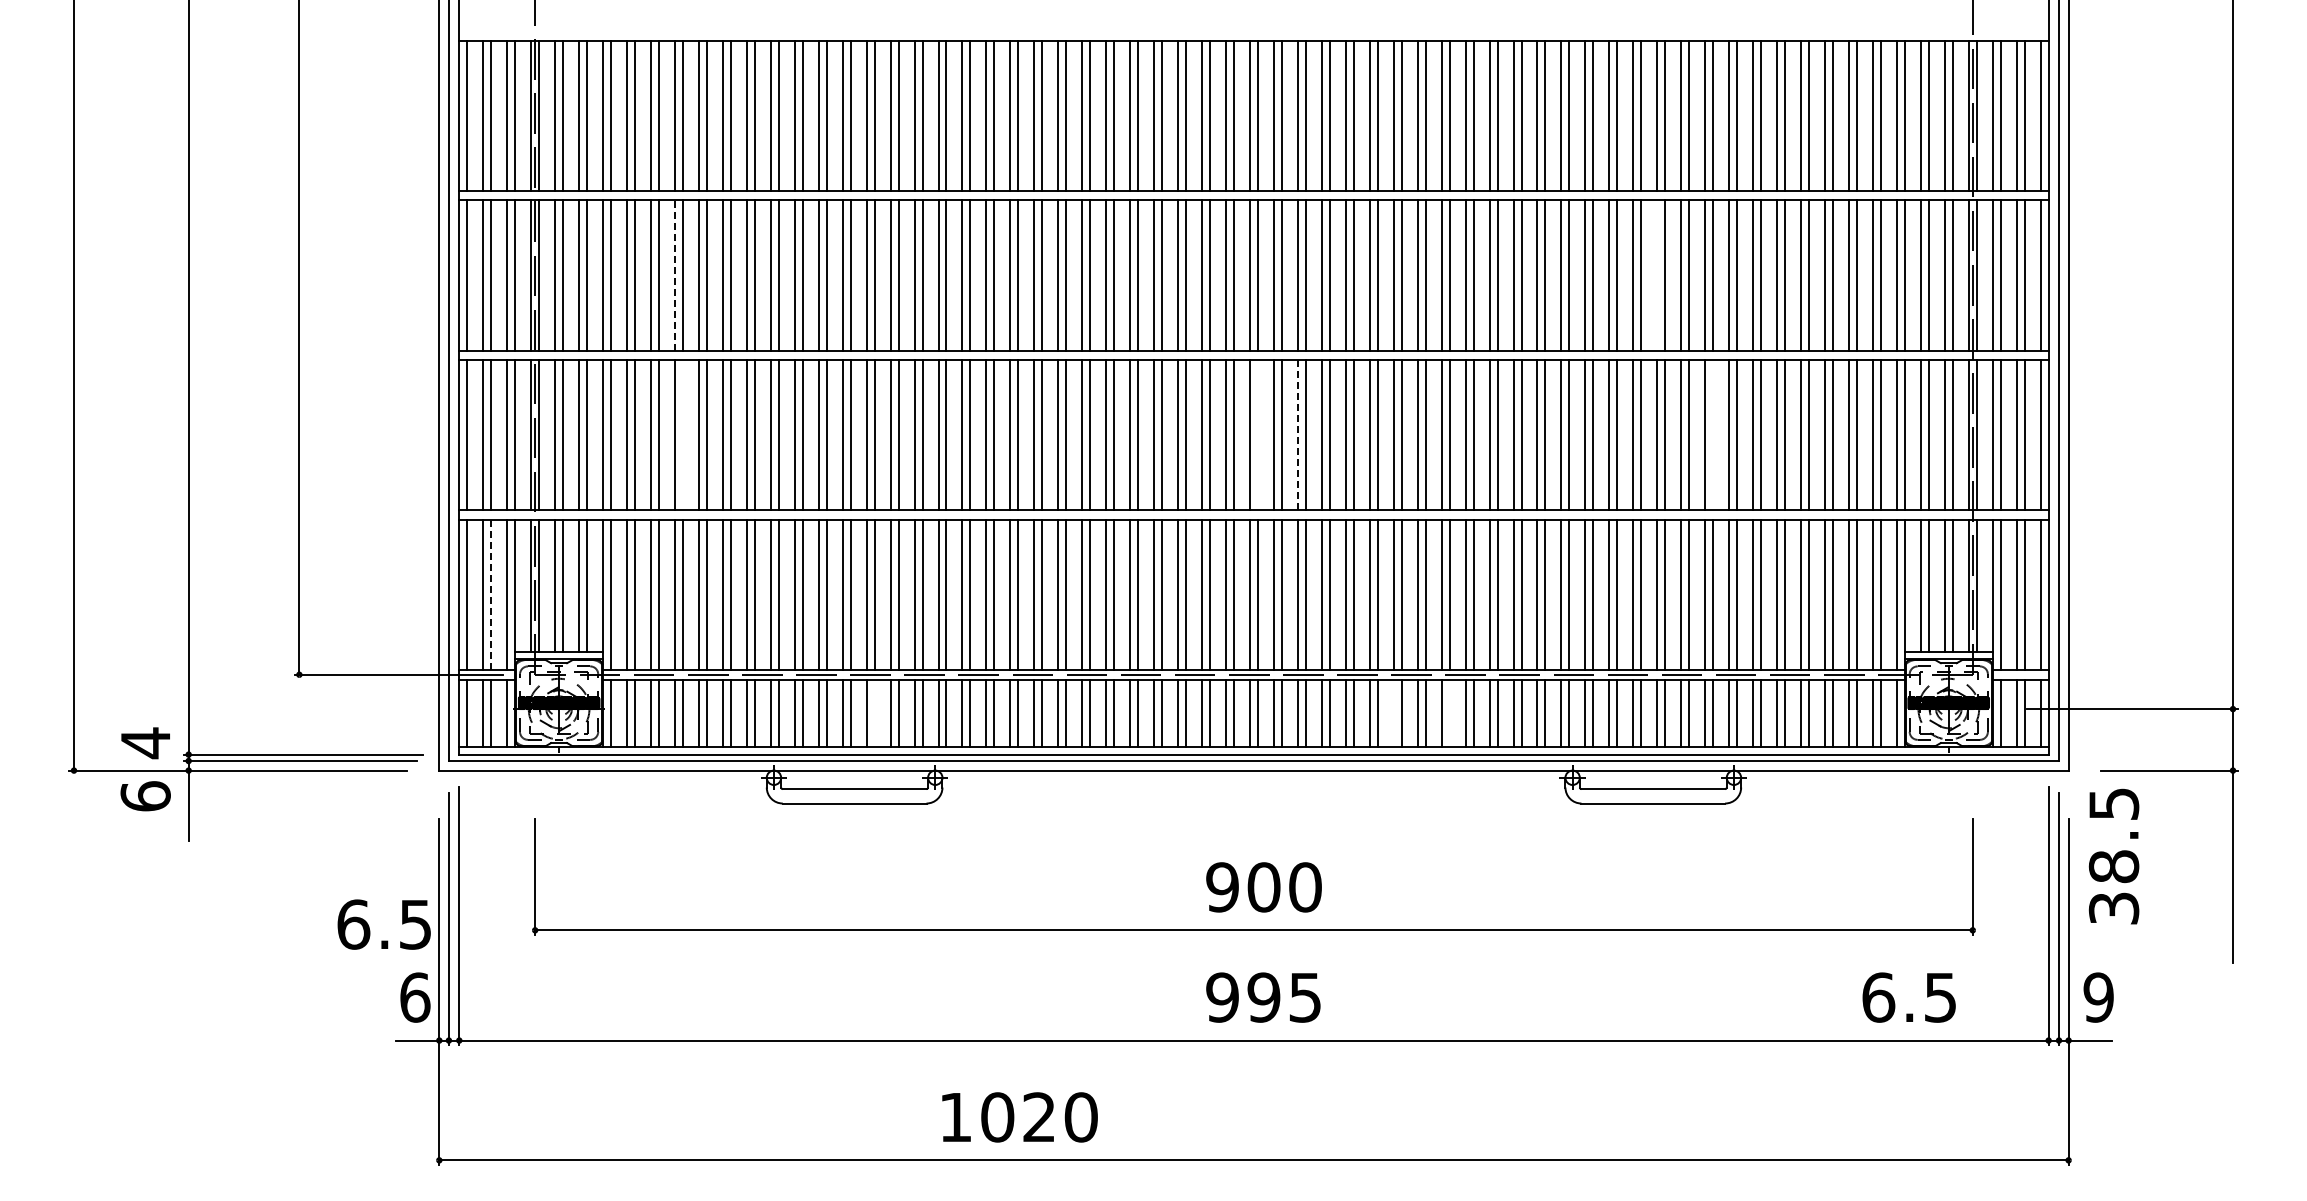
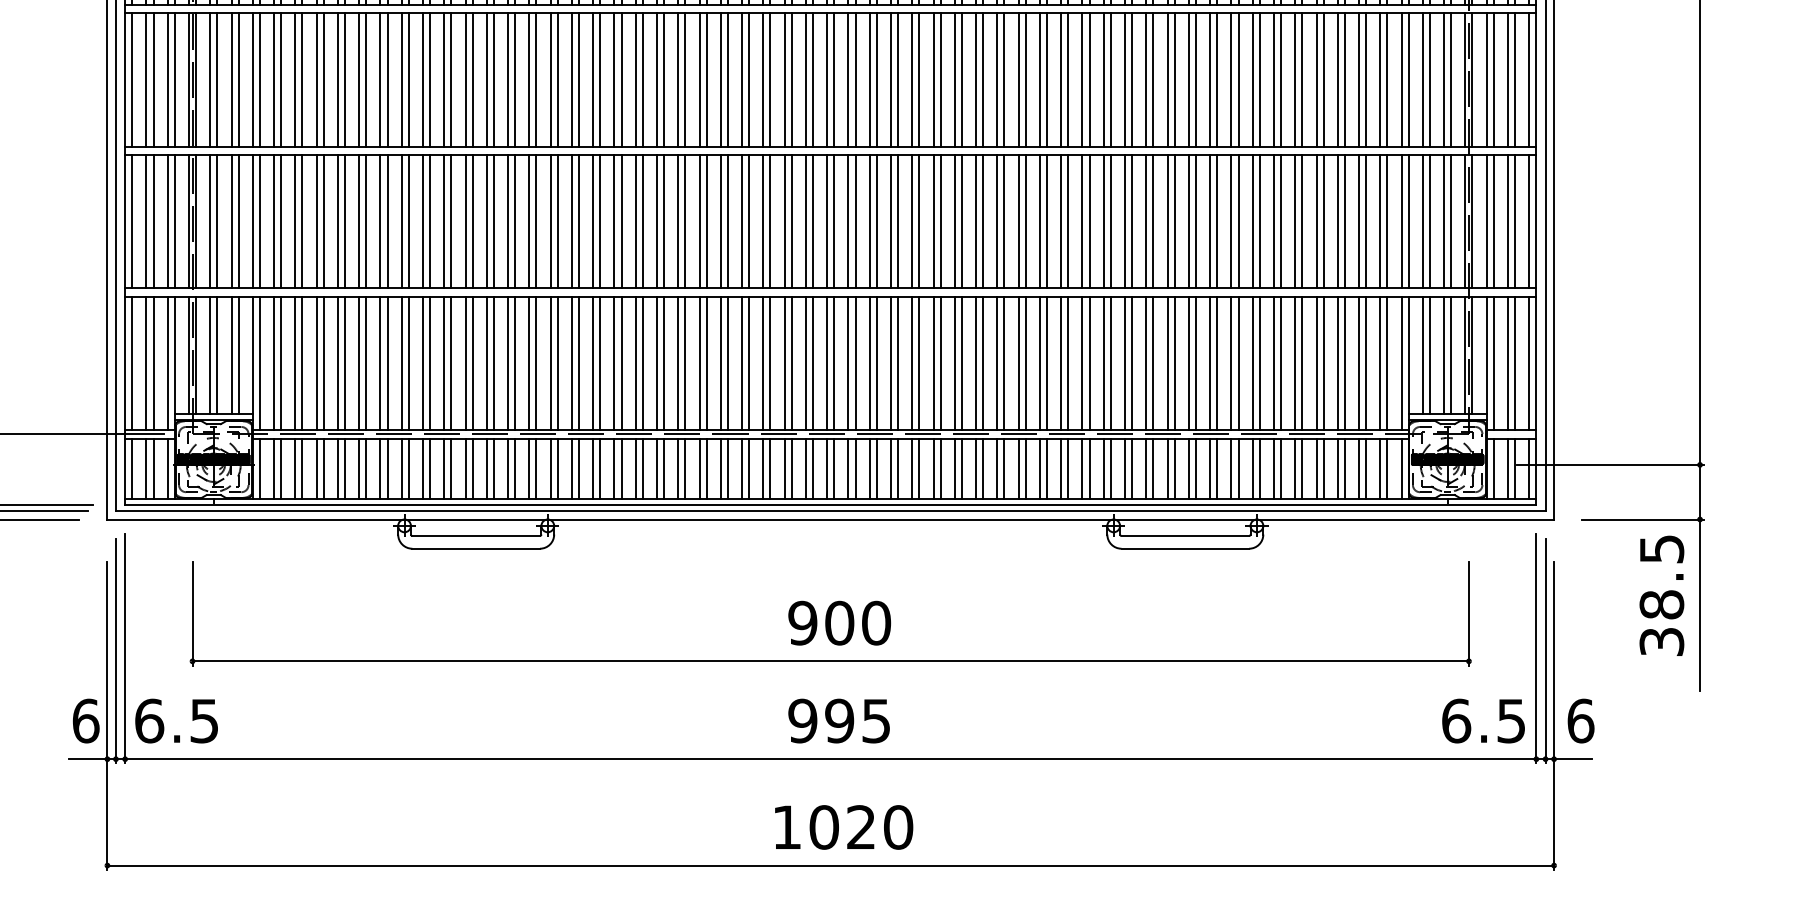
line: (674, 274) -> (316, 79), dashed -> solid
line: (1657, 275) -> (1189, 79), added
line: (1297, 434) -> (869, 221), dashed -> solid
line: (682, 435) -> (323, 221), added
line: (1257, 435) -> (833, 221), added
line: (1713, 435) -> (1238, 221), added
line: (491, 594) -> (153, 363), dashed -> solid
line: (874, 713) -> (493, 468), added
line: (1393, 713) -> (954, 468), added
line: (1449, 713) -> (1004, 468), added
text: (2113, 856) -> (1661, 595), moved
text: (383, 924) -> (175, 720), moved
text: (1908, 997) -> (1482, 720), moved
text: (2098, 997) -> (1580, 720), 9 -> 6
text: (1019, 1117) -> (843, 827), moved

